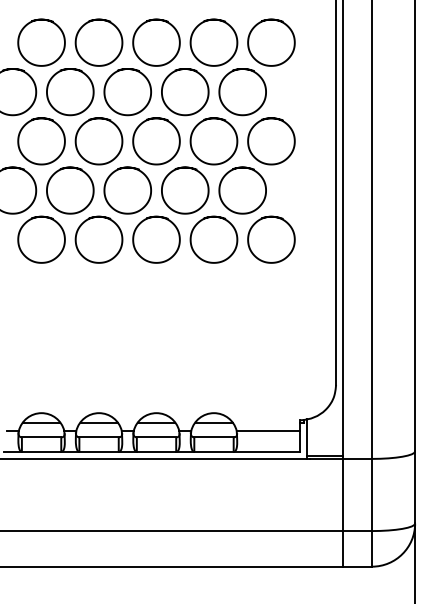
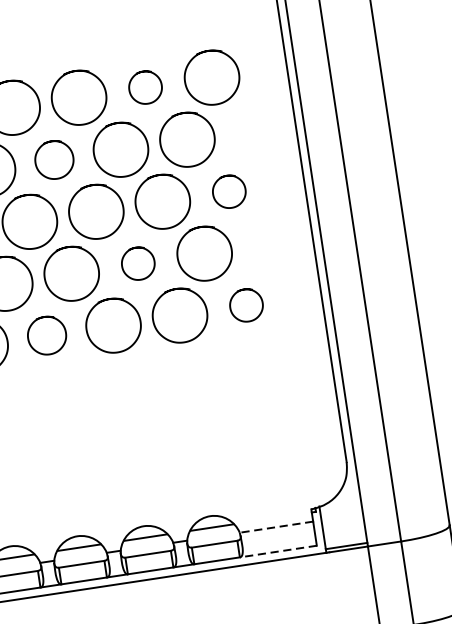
part: (213, 42) -> (144, 87), size x0.6
part: (127, 92) -> (54, 160), size x0.7
part: (271, 141) -> (229, 191), size x0.6
part: (185, 190) -> (138, 263), size x0.6
part: (98, 239) -> (46, 335), size x0.7
part: (271, 239) -> (246, 305), size x0.6
line: (268, 430) -> (276, 526), solid -> dashed
line: (266, 451) -> (277, 551), solid -> dashed

